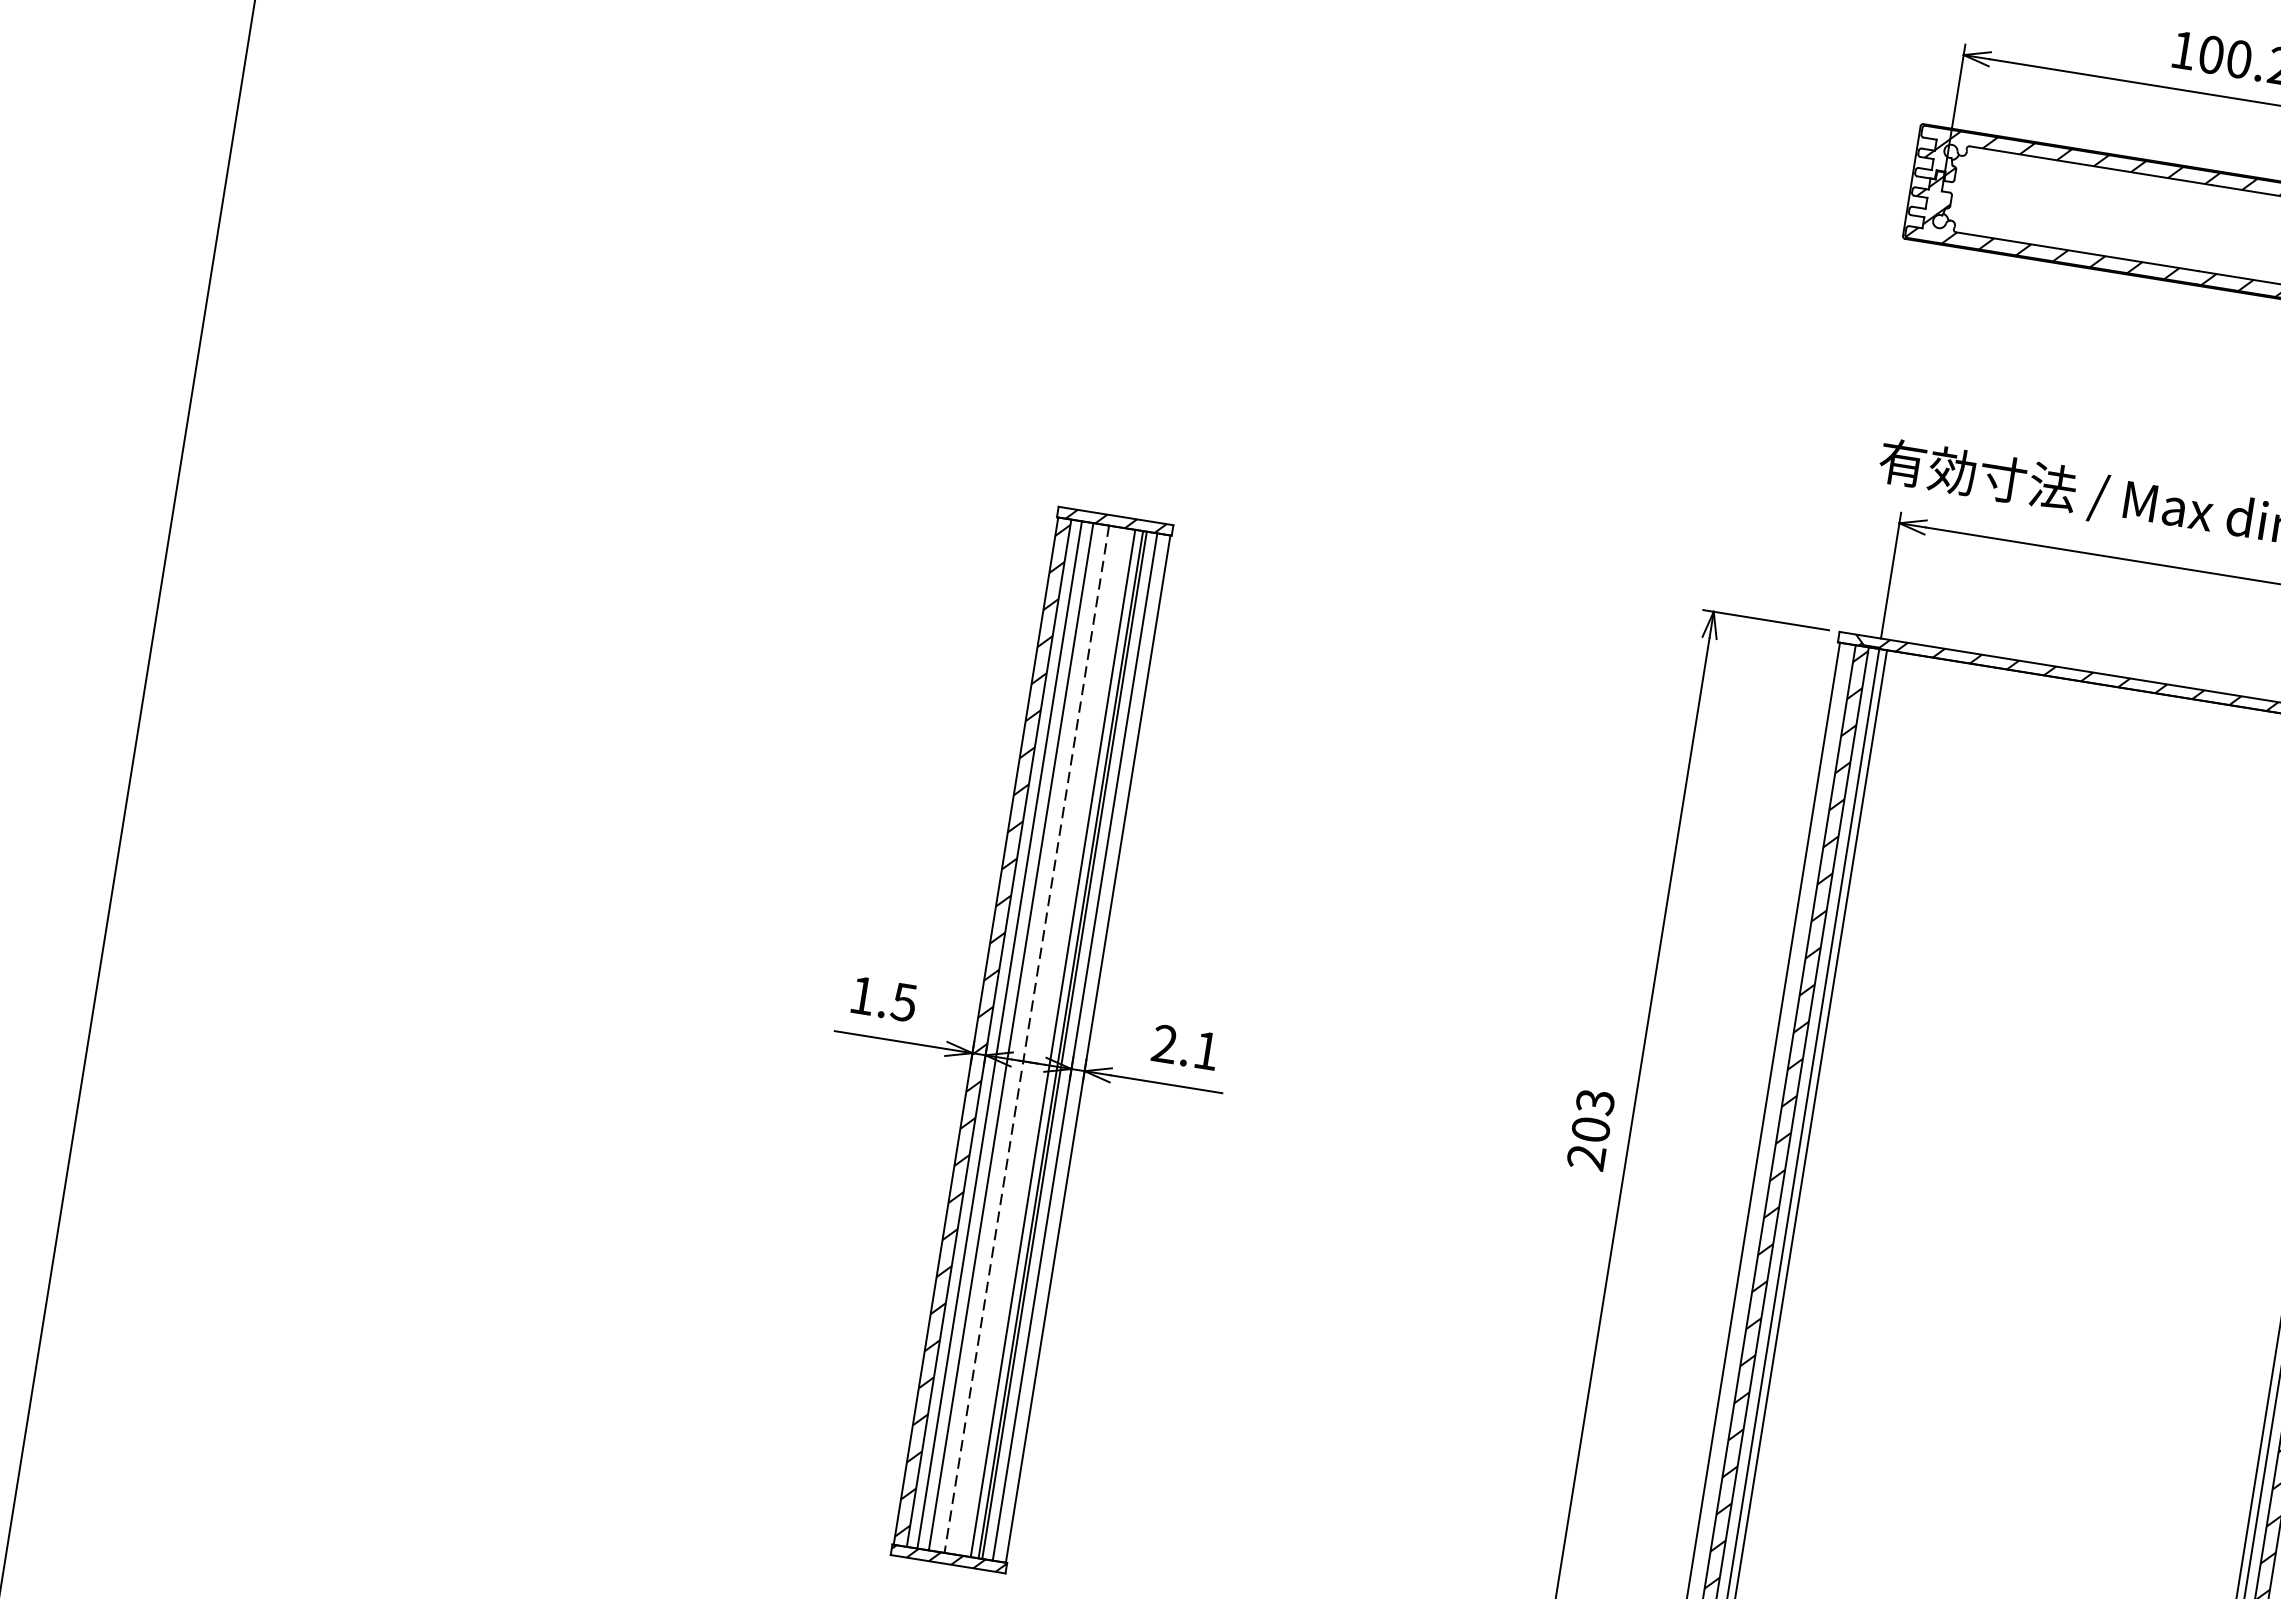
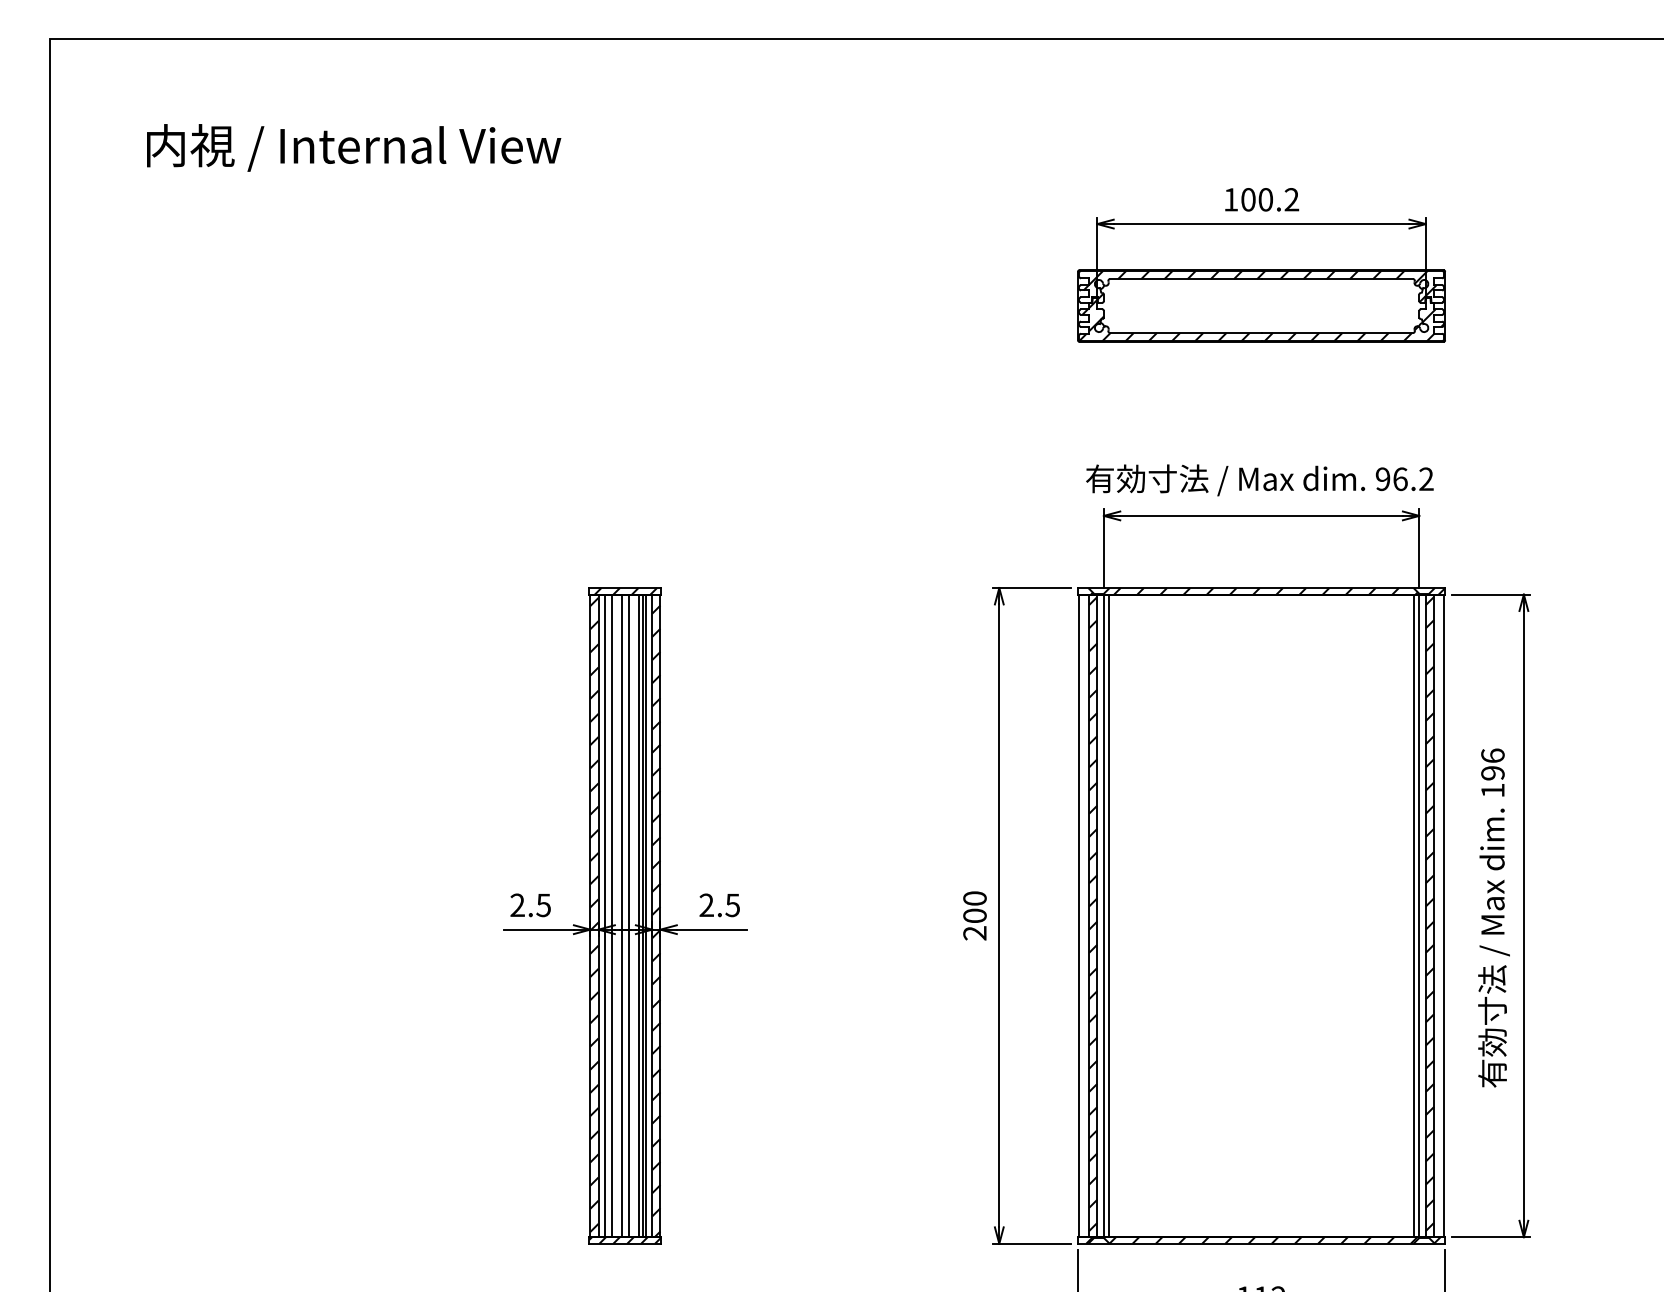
text: (862, 994) -> (517, 904), 1.5 -> 2.5
line: (1027, 1040) -> (622, 916), dashed -> solid
line: (1037, 1040) -> (628, 915), added
text: (1205, 1050) -> (732, 905), 2.1 -> 2.5
hatch: (1080, 1057) -> (656, 921), added
text: (1594, 1101) -> (974, 898), 203 -> 200

